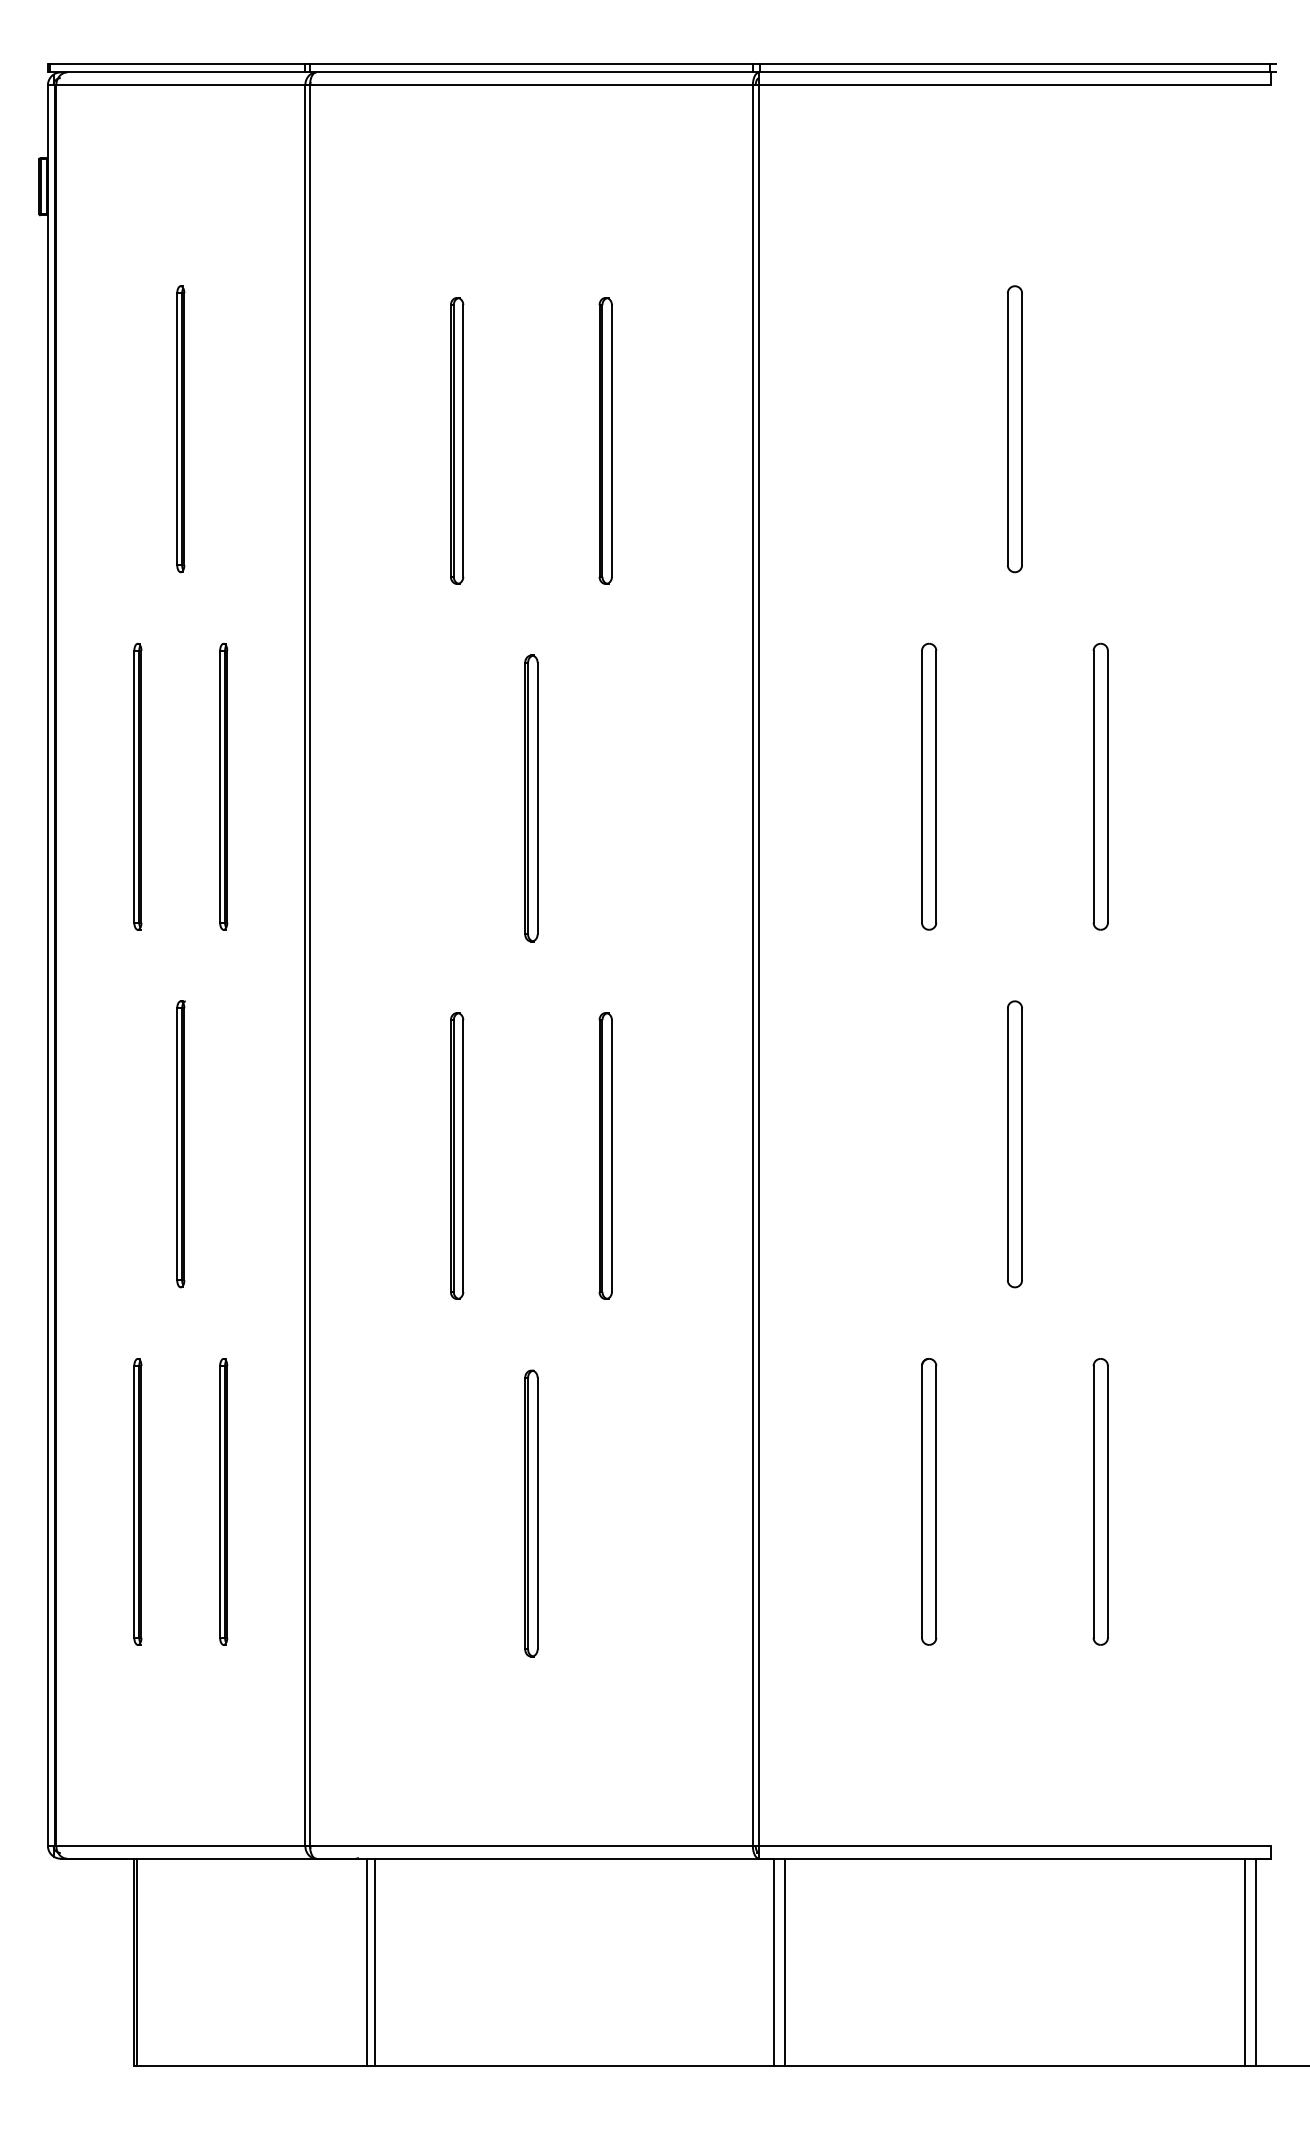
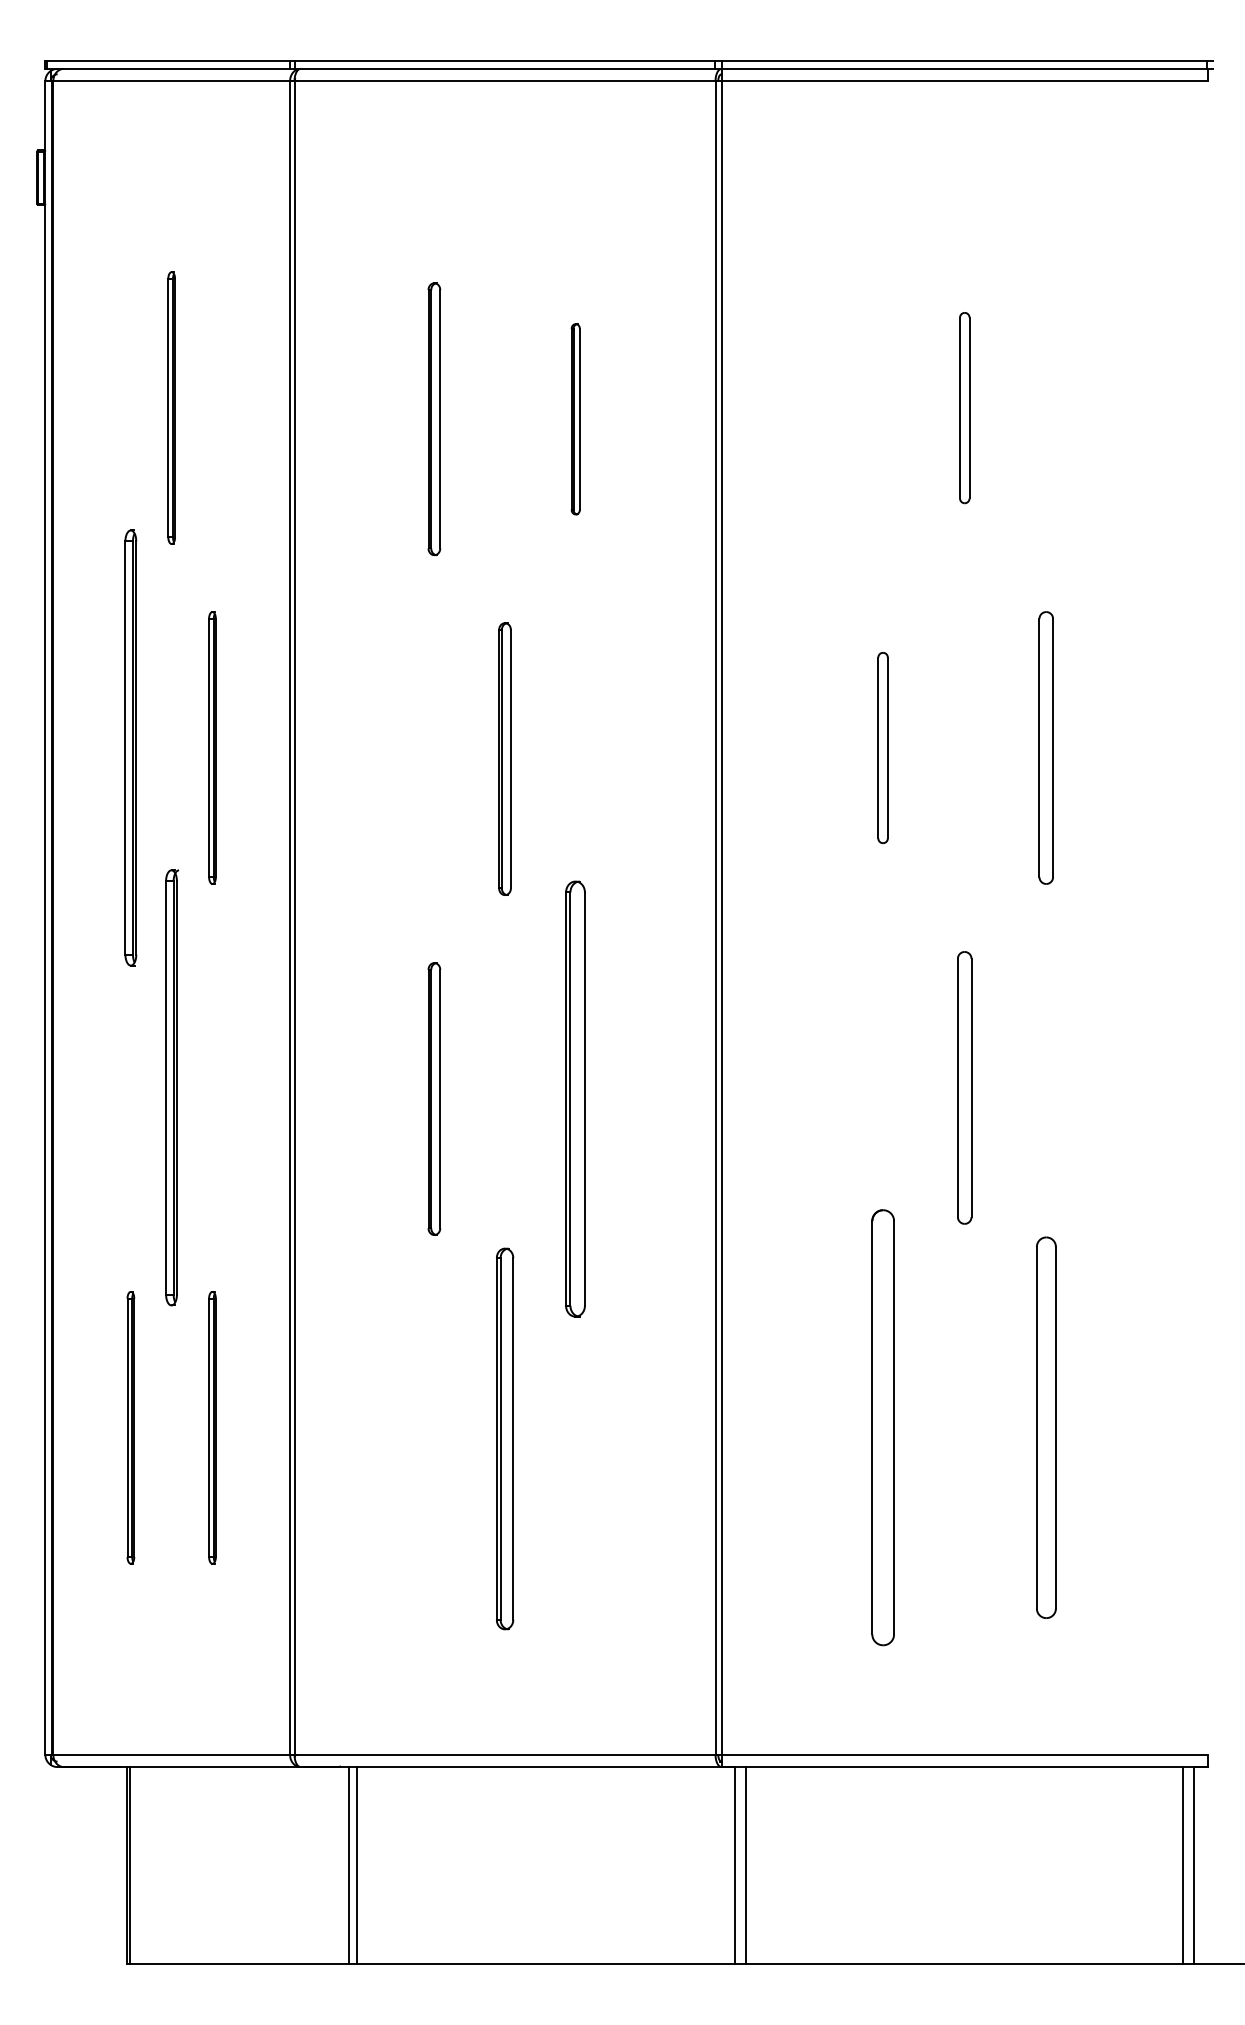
part: (1014, 428) -> (964, 407), size x0.7
part: (605, 441) -> (575, 419), size x0.7
part: (137, 786) -> (130, 747), size x1.6
part: (928, 786) -> (882, 747), size x0.7
part: (180, 1143) -> (171, 1087), size x1.6
part: (605, 1155) -> (575, 1098), size x1.6
part: (928, 1501) -> (882, 1427), size x1.6
part: (1099, 1501) -> (1045, 1427), size x1.4
part: (530, 1513) -> (504, 1438), size x1.4

